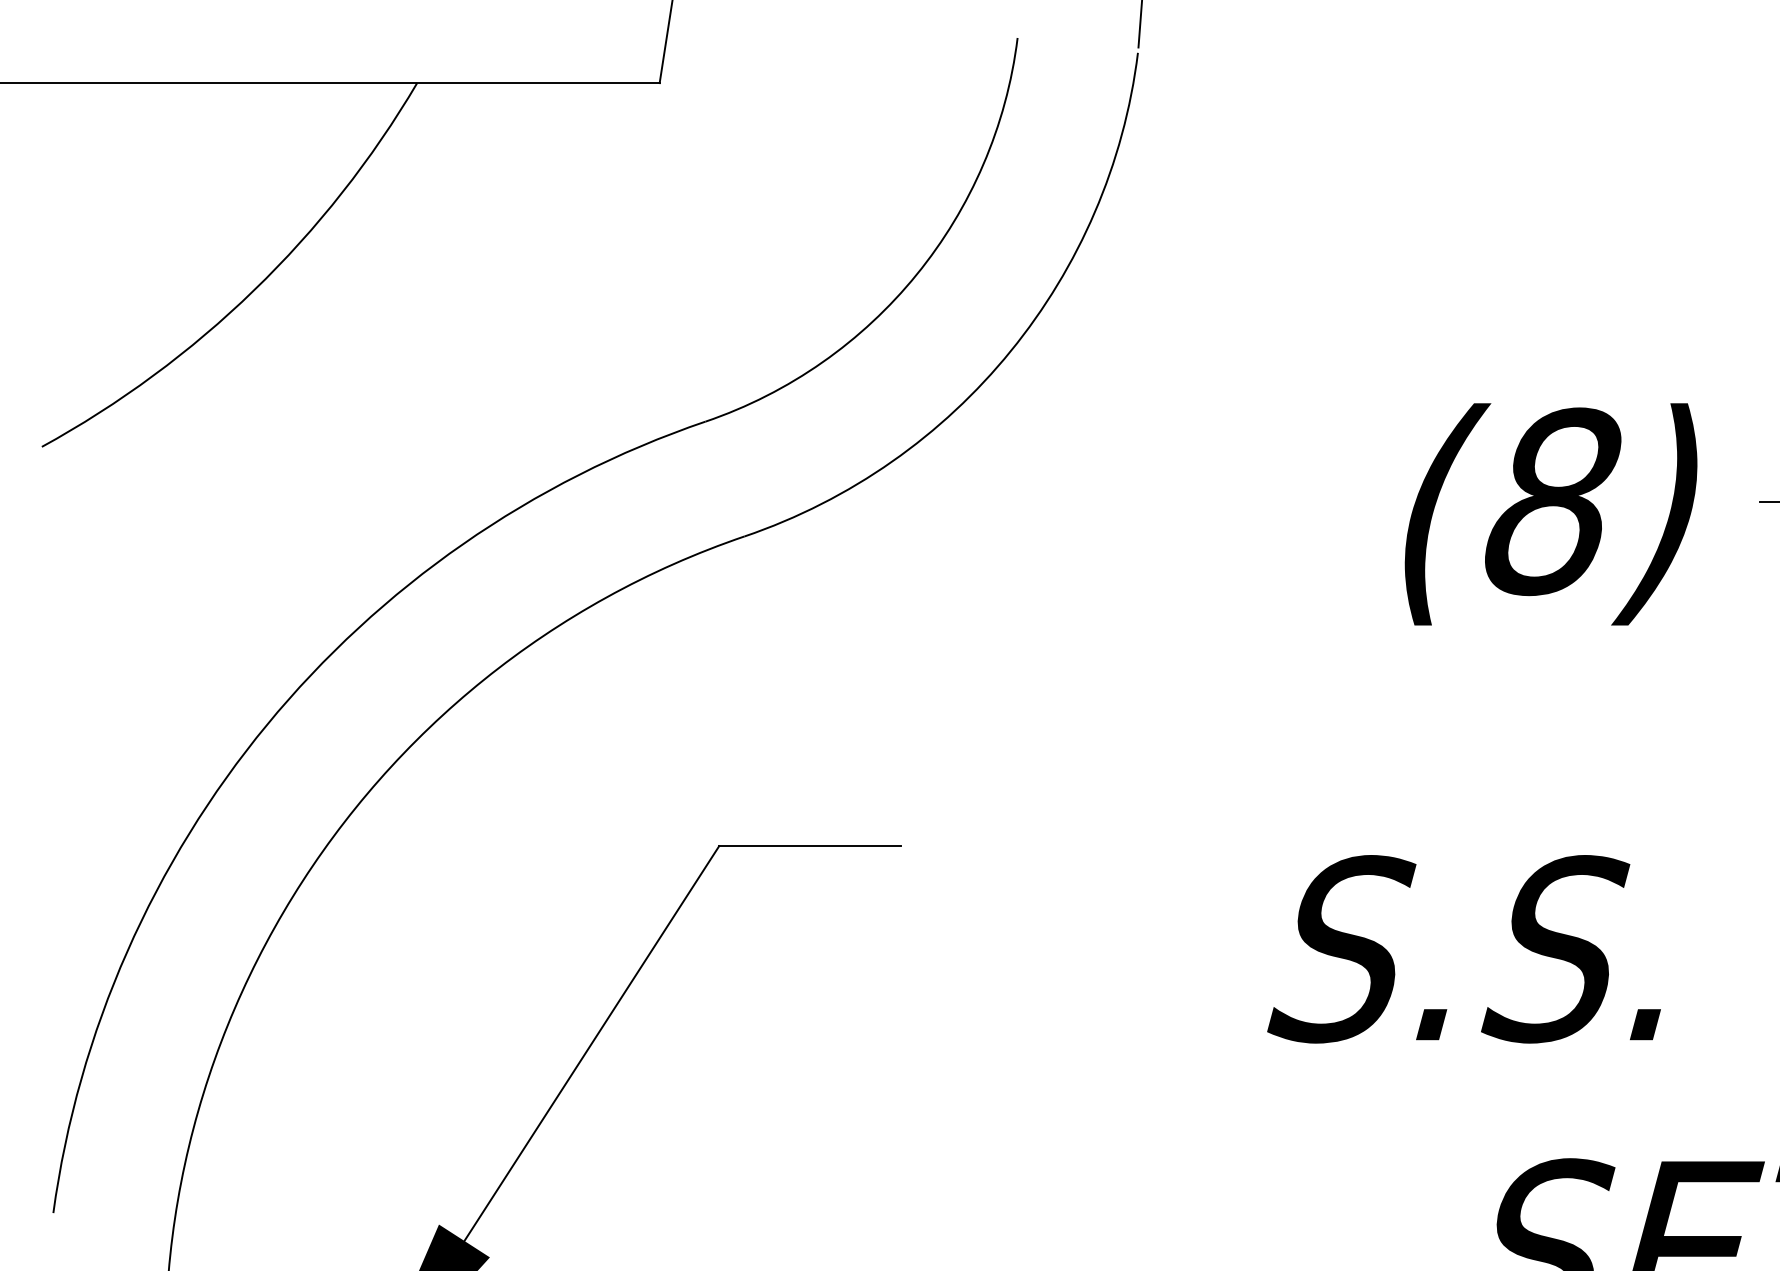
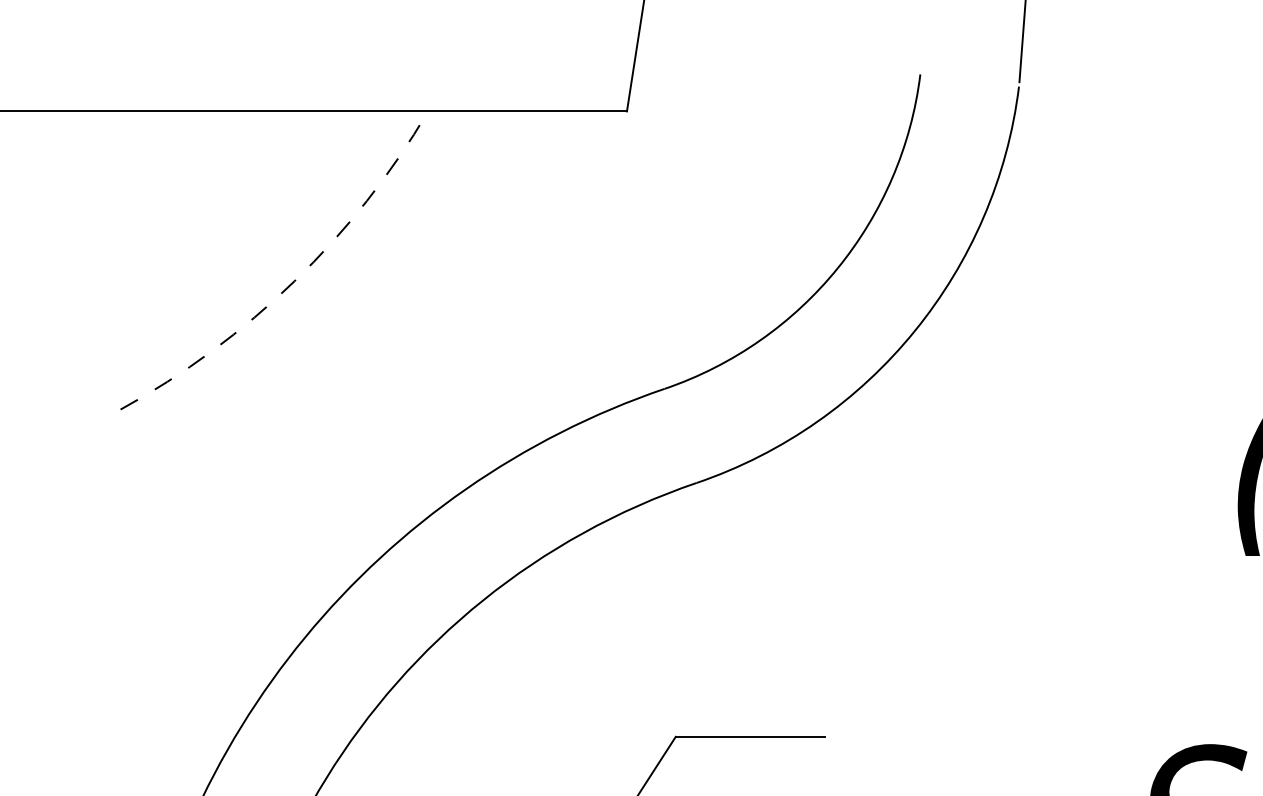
arc: (254, 290) -> (294, 281), solid -> dashed

